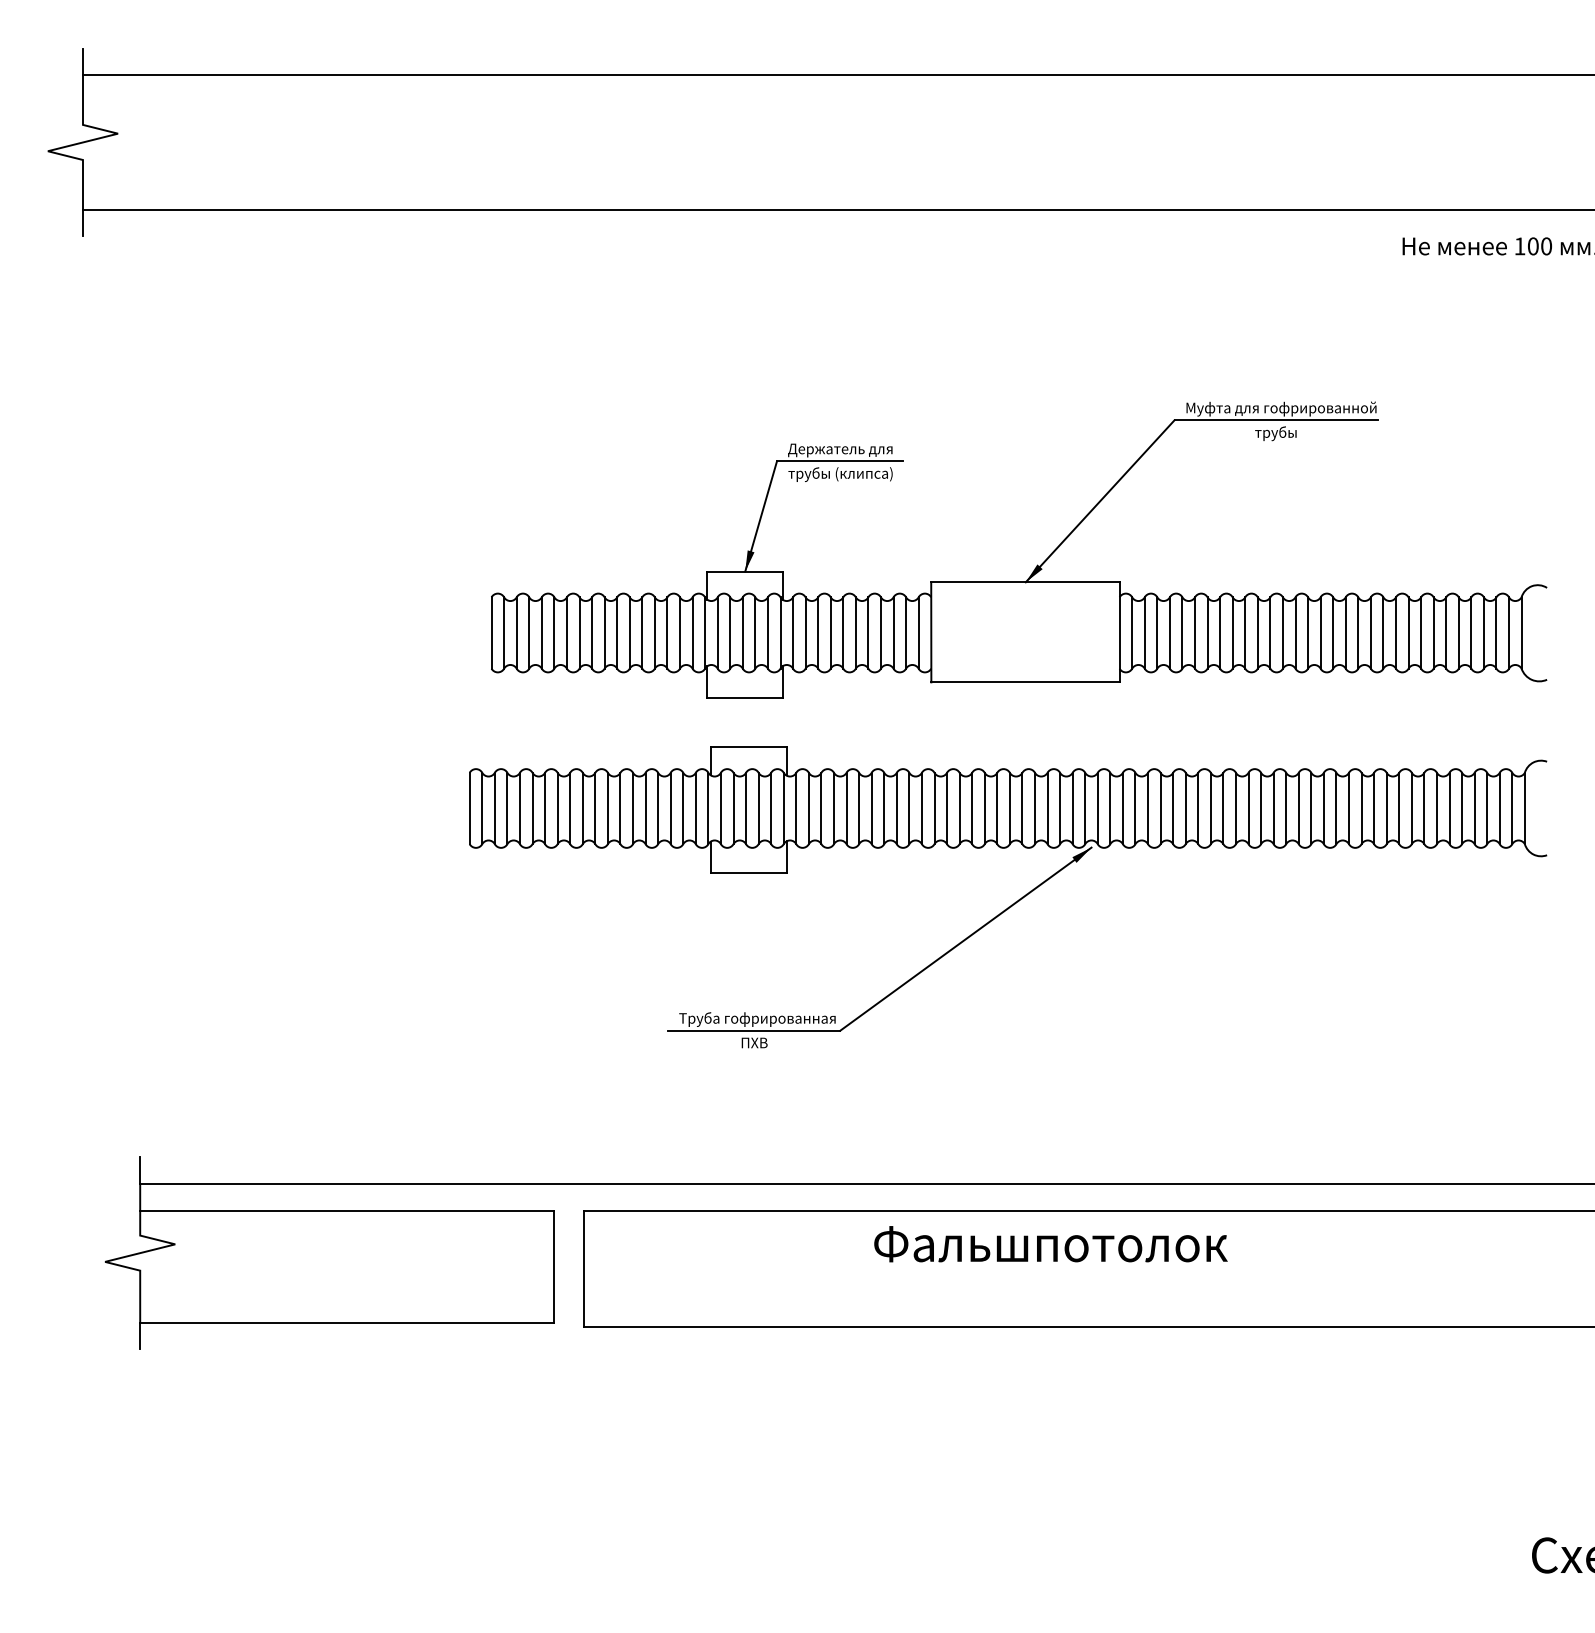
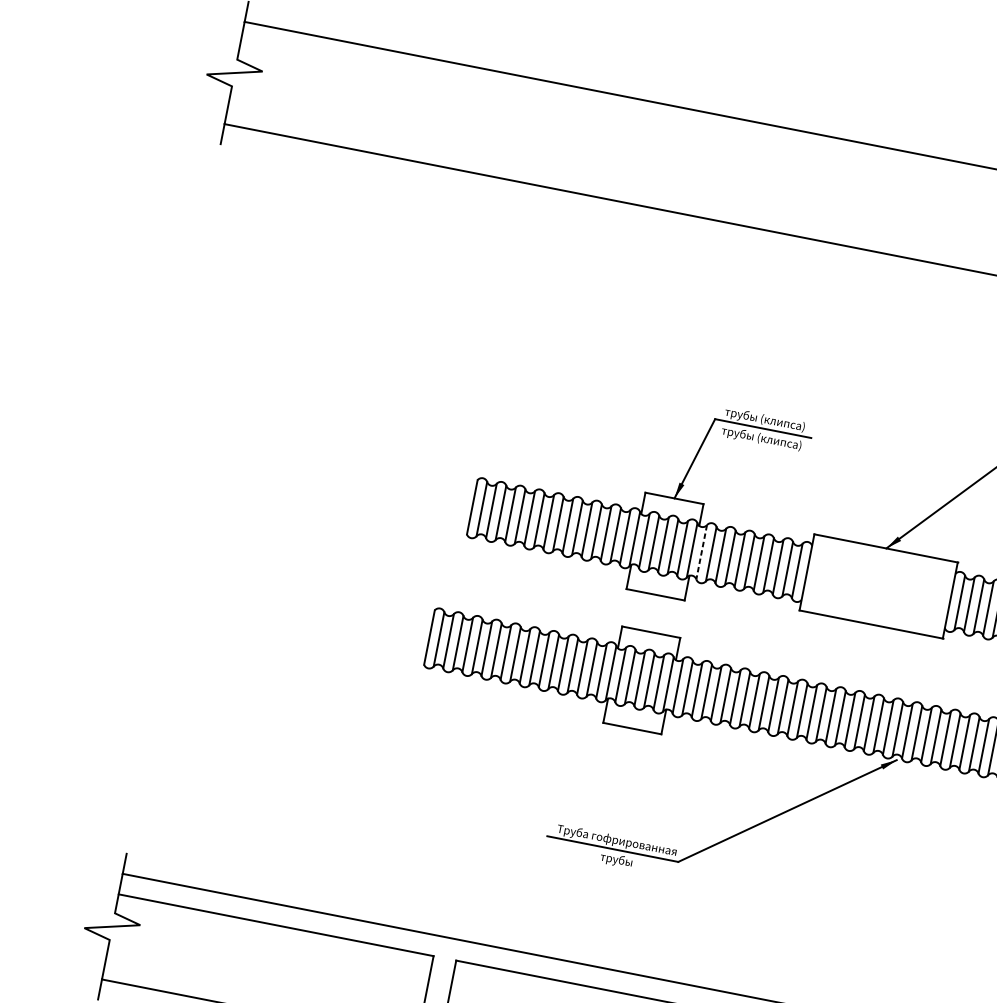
text: (840, 449) -> (765, 419), Держатель для -> трубы (клипса)
line: (793, 633) -> (701, 552), solid -> dashed
text: (761, 1043) -> (616, 859), ПХВ -> трубы

